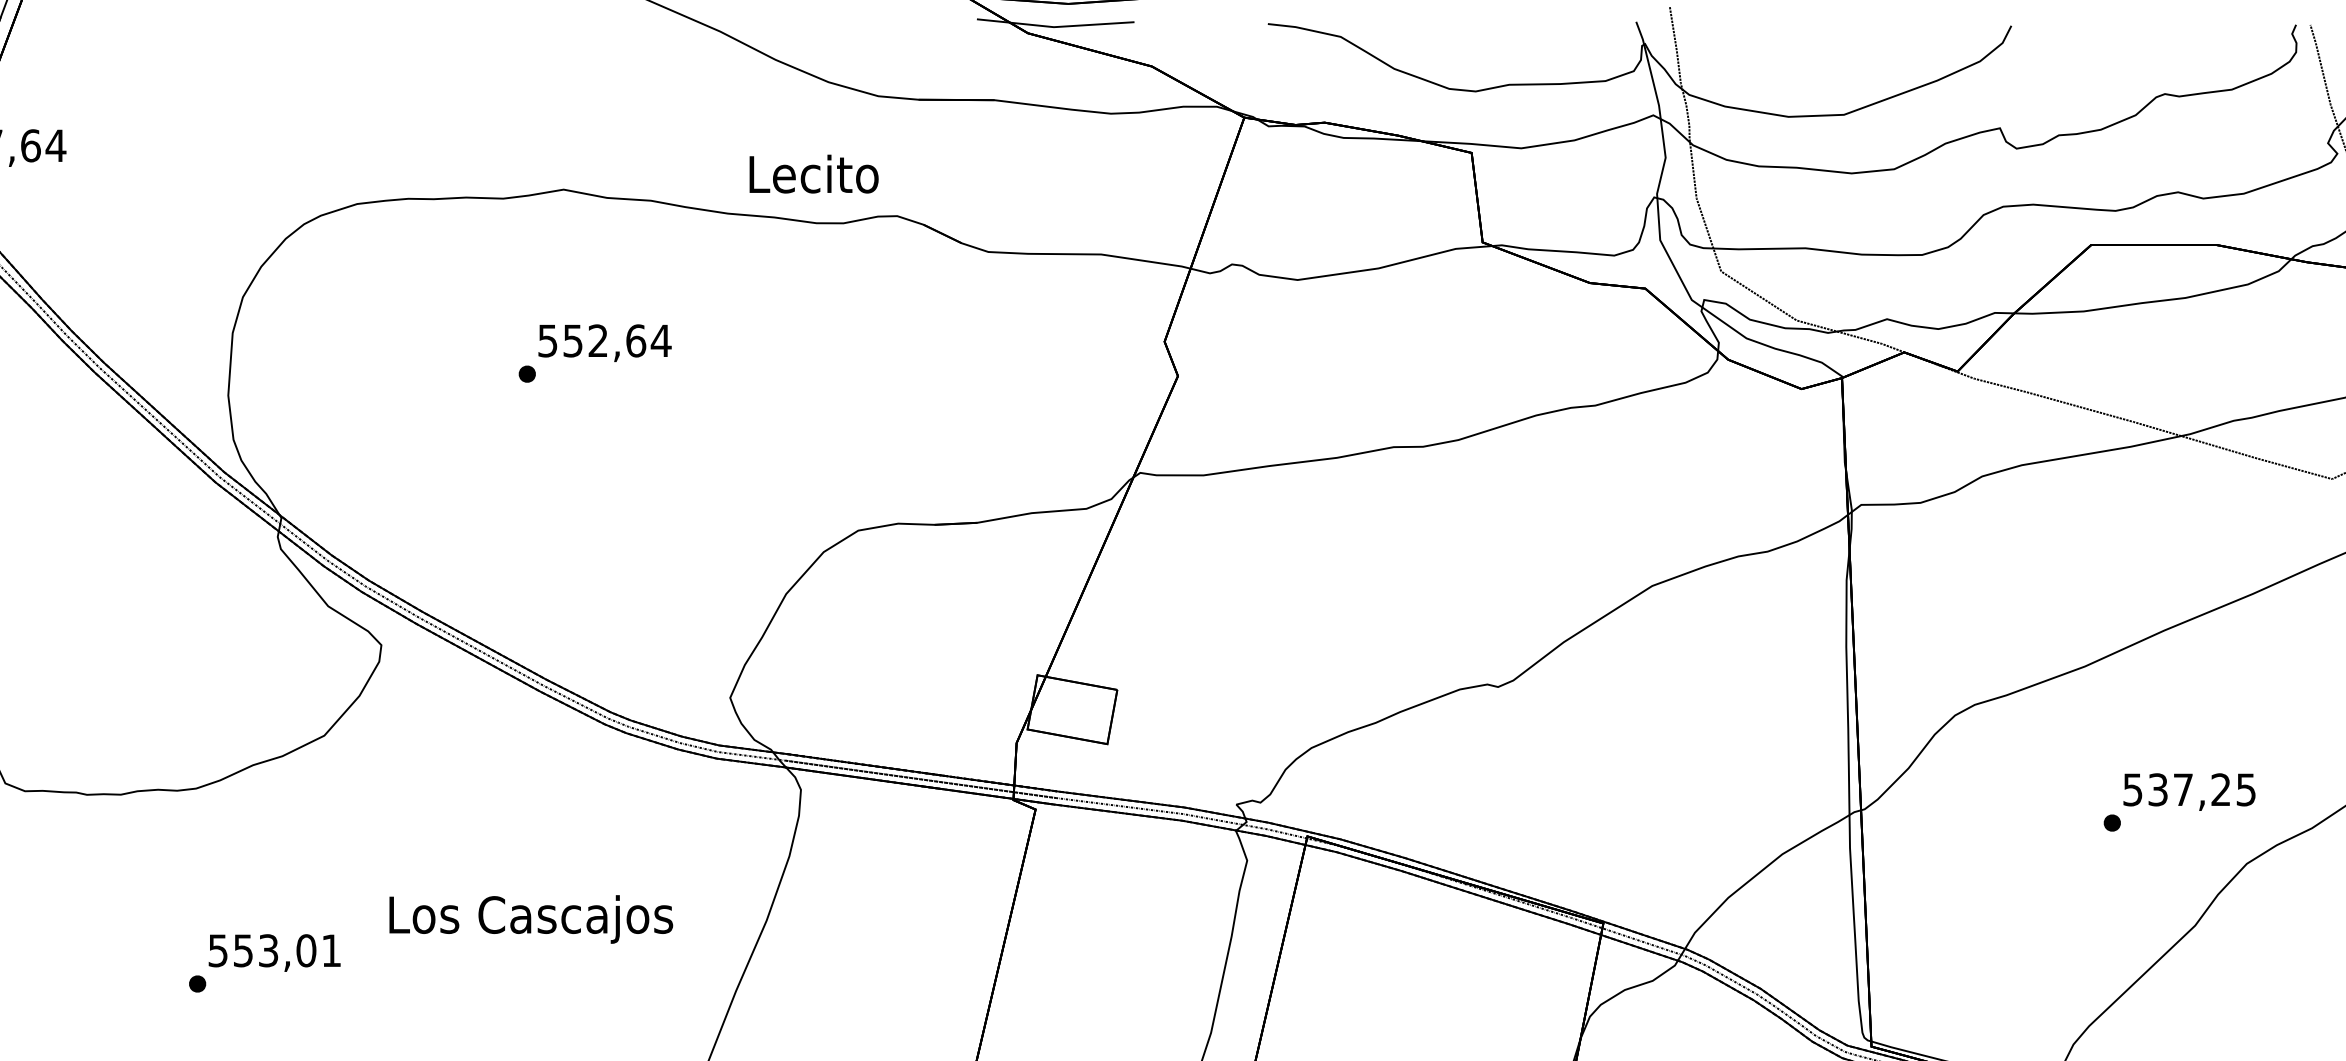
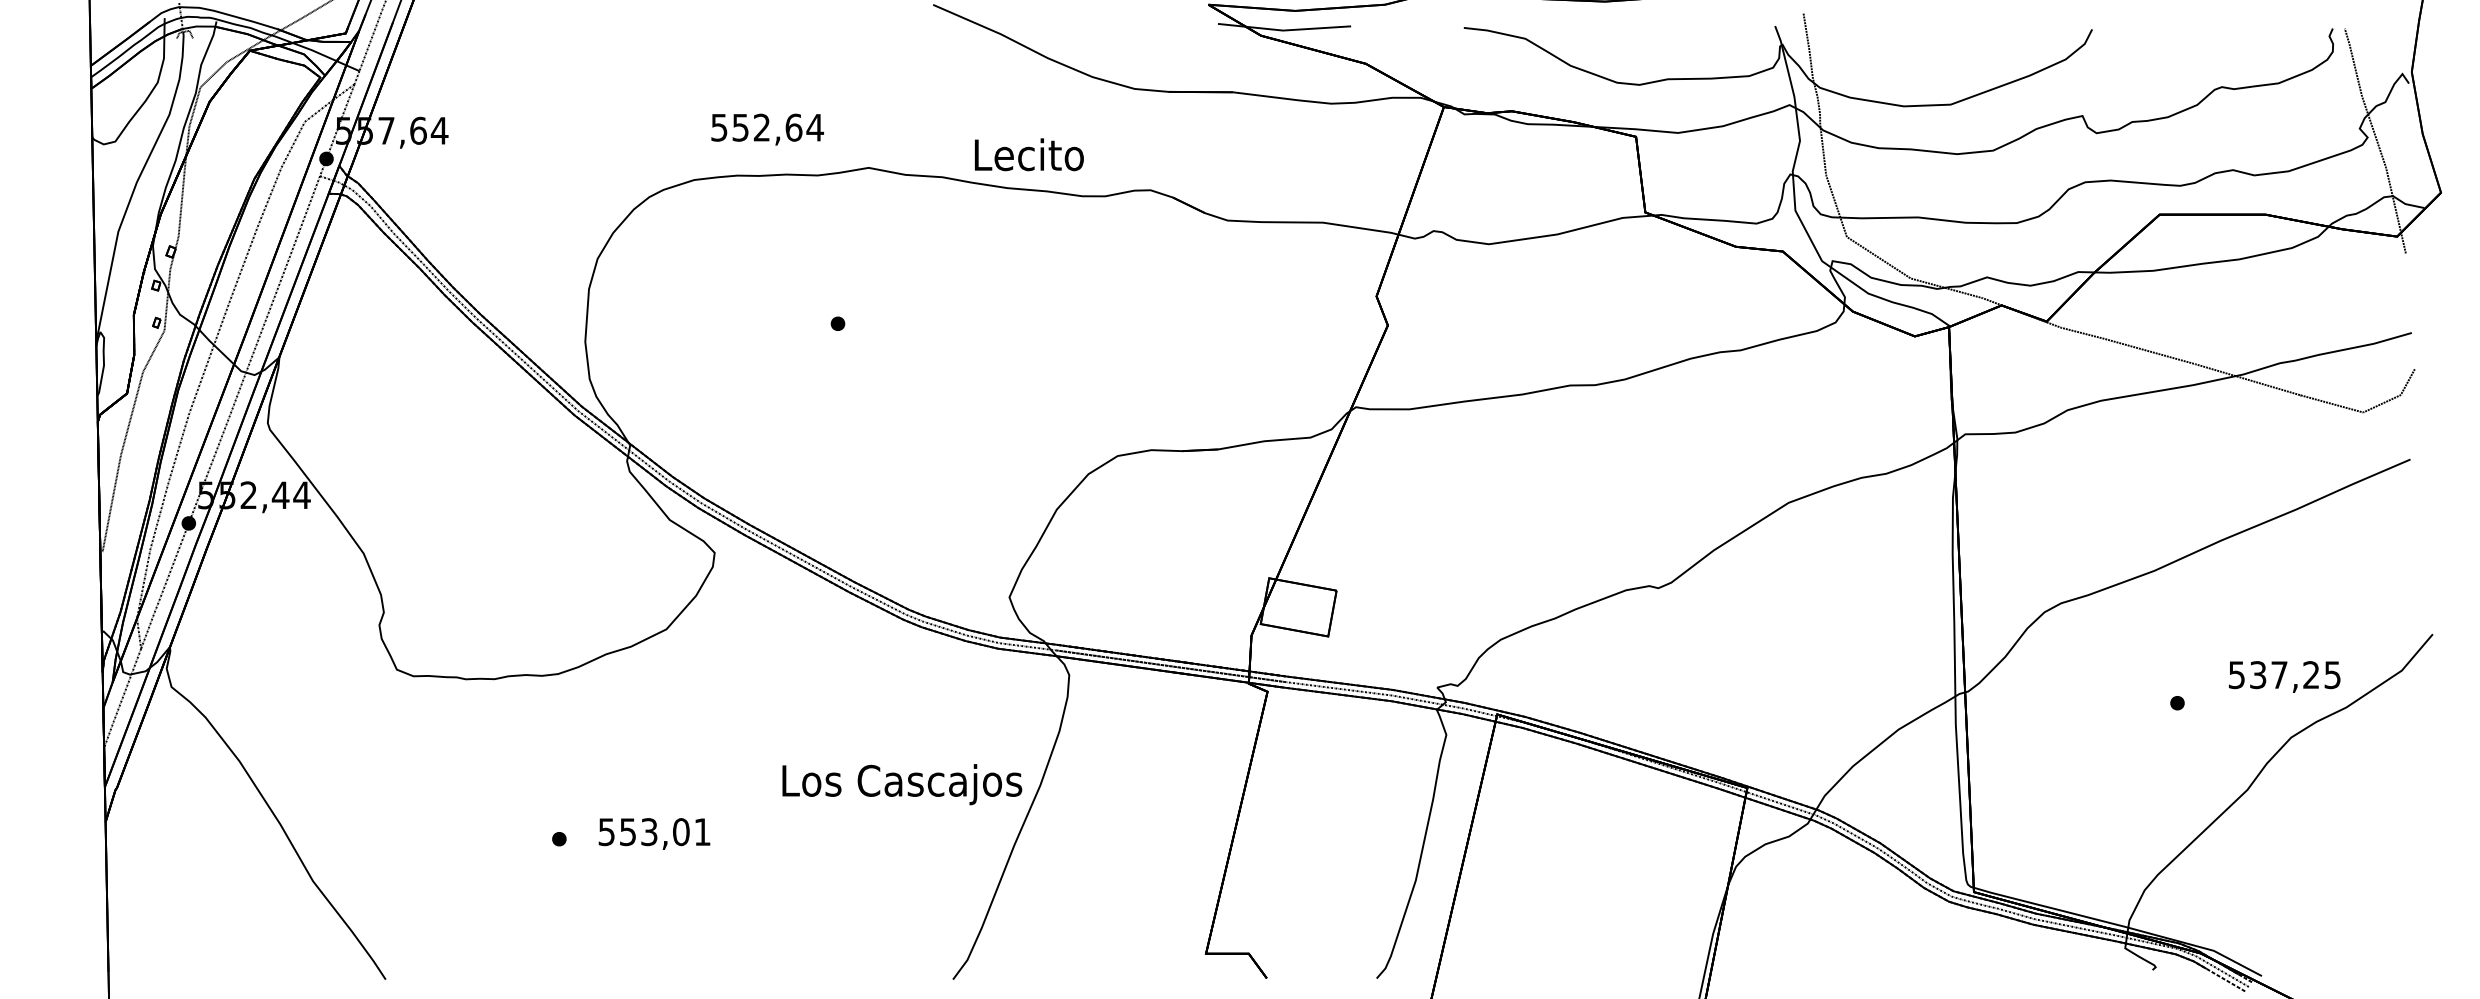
text: (814, 173) -> (1029, 154), moved
text: (604, 343) -> (767, 129), moved
text: (2189, 791) -> (2284, 676), moved
text: (531, 919) -> (902, 784), moved
text: (274, 952) -> (654, 833), moved

